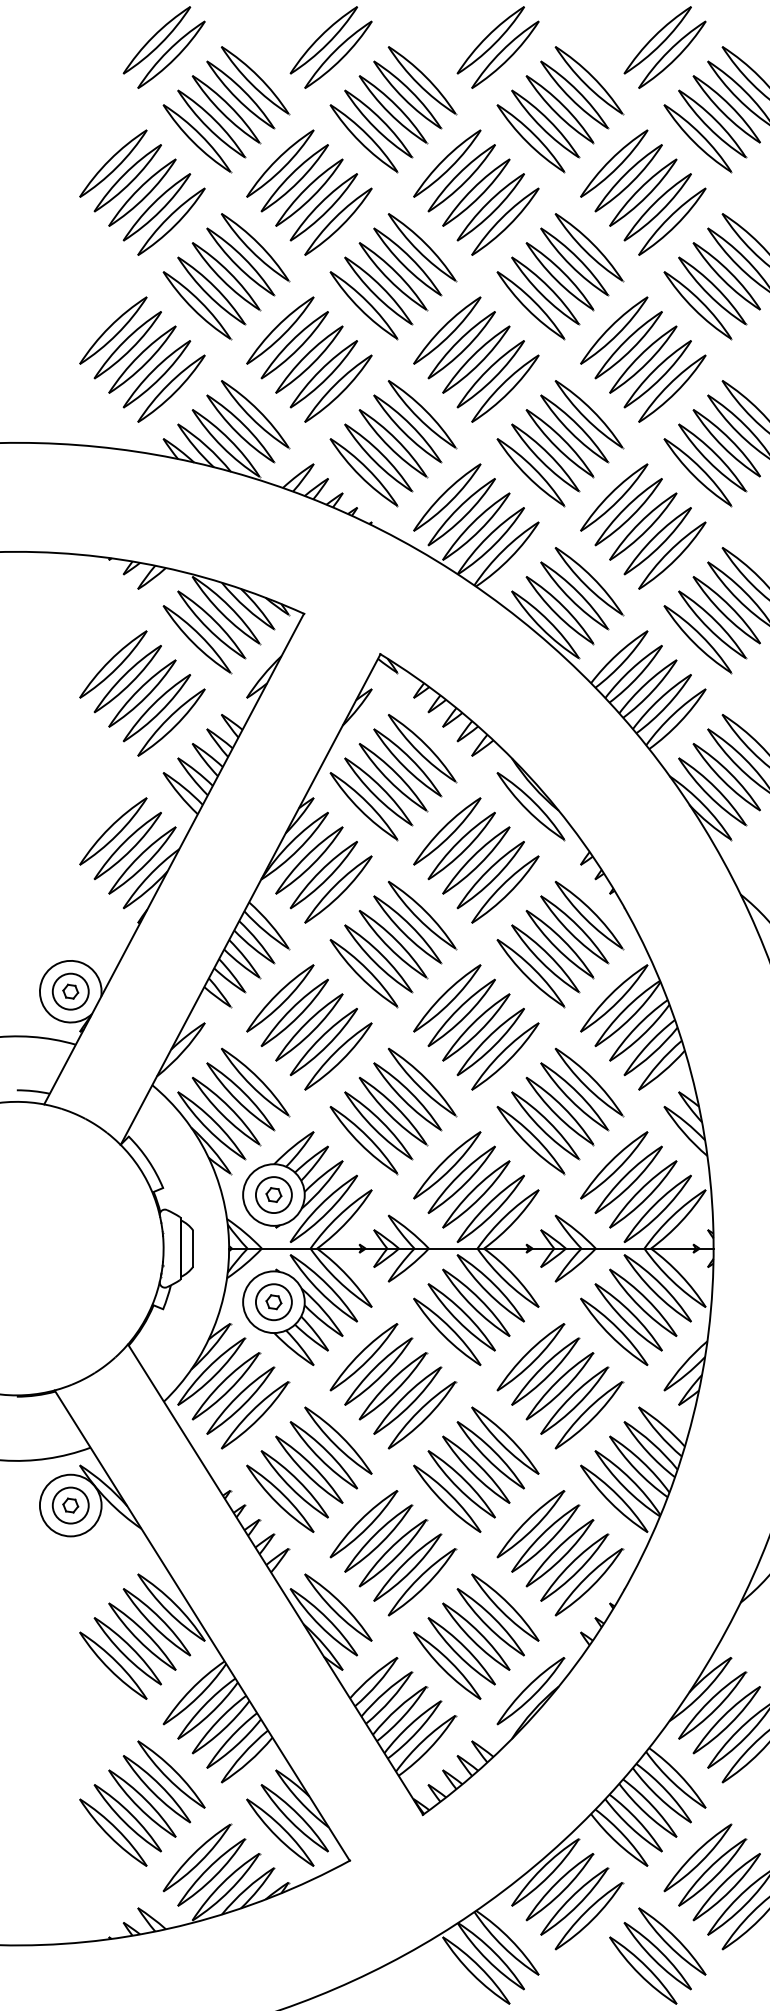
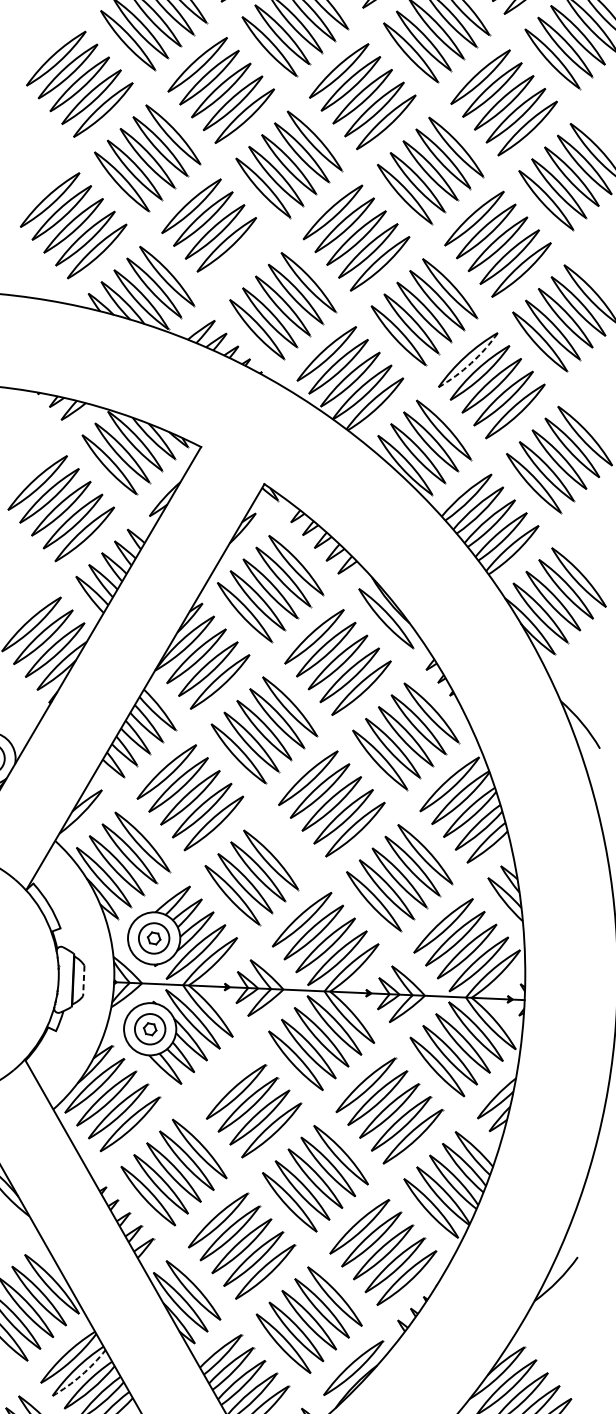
part: (338, 388) -> (238, 257), removed
arc: (617, 501) -> (470, 363), solid -> dashed
part: (422, 1082) -> (284, 848), removed
line: (193, 1248) -> (84, 980), solid -> dashed
part: (363, 1357) -> (224, 1079), removed
arc: (210, 1713) -> (81, 1375), solid -> dashed

